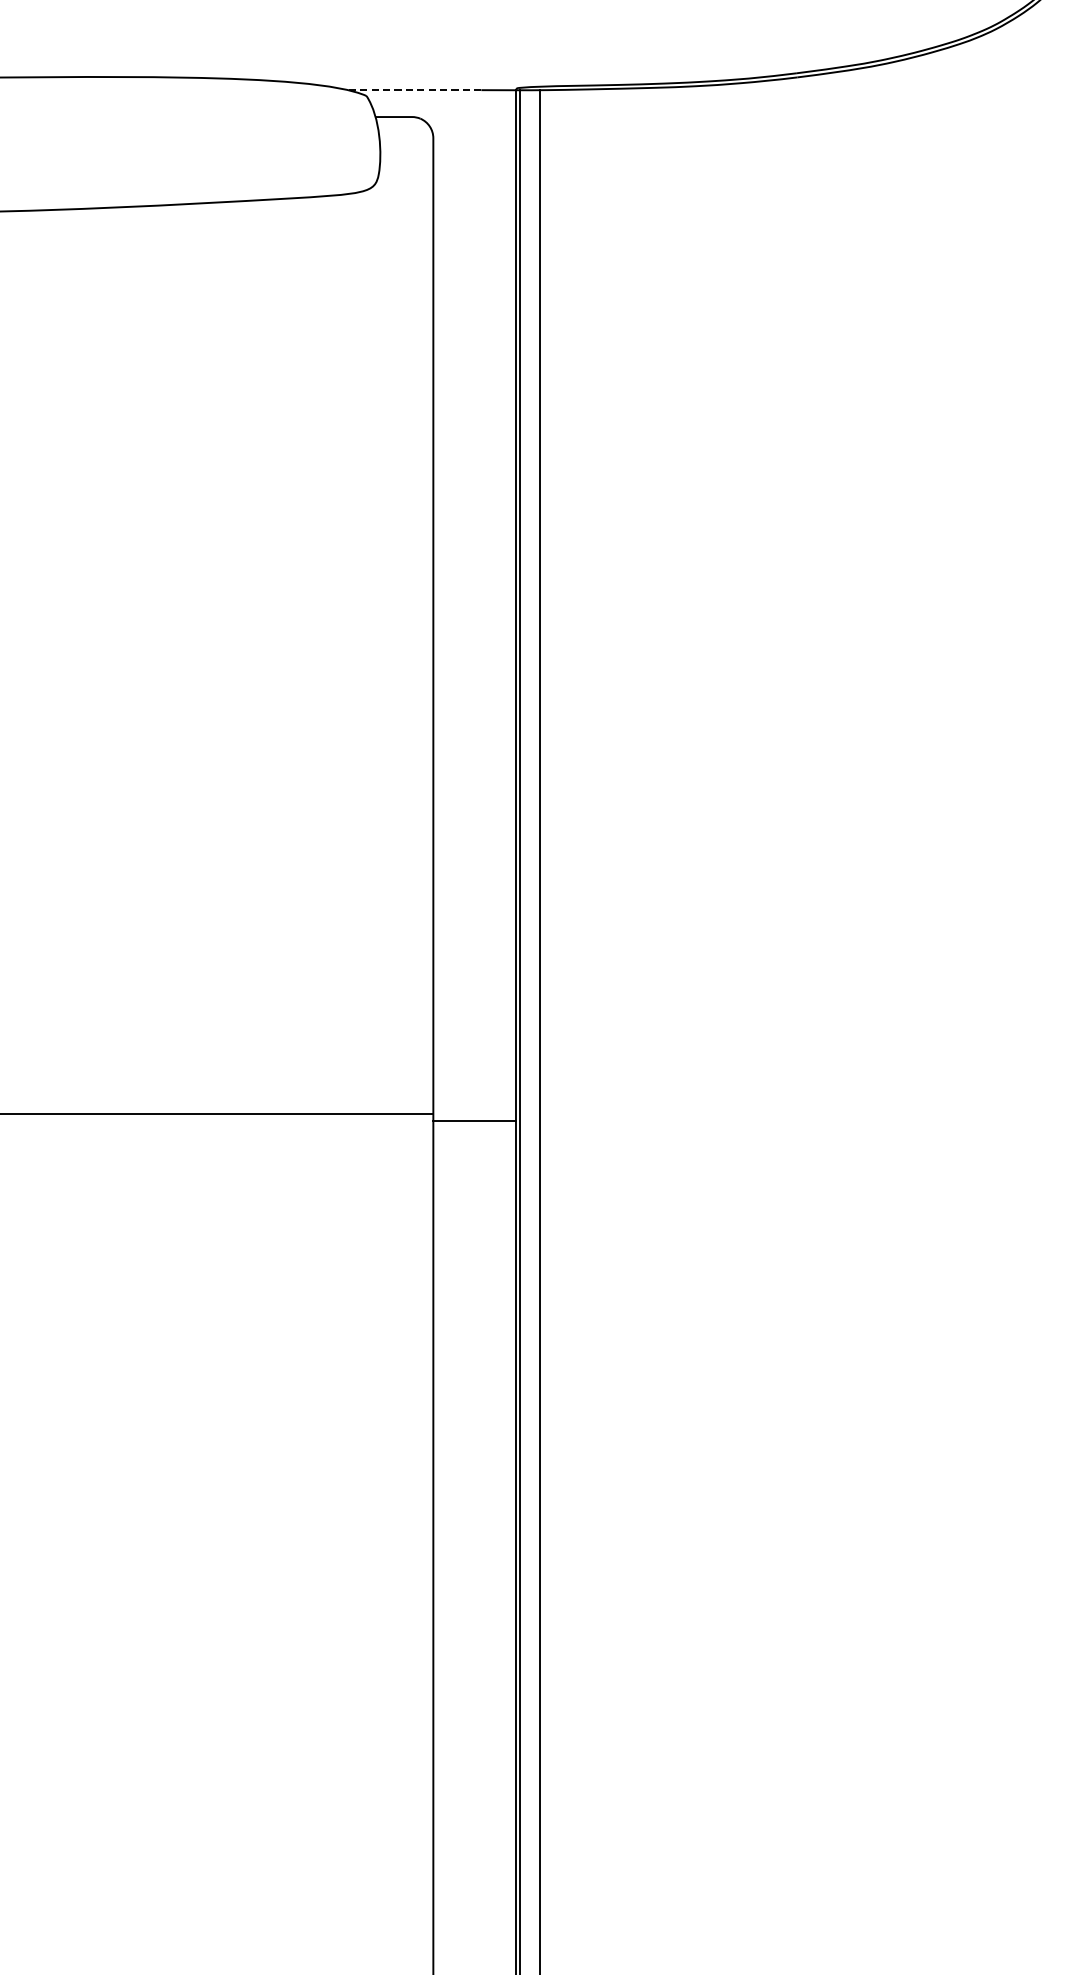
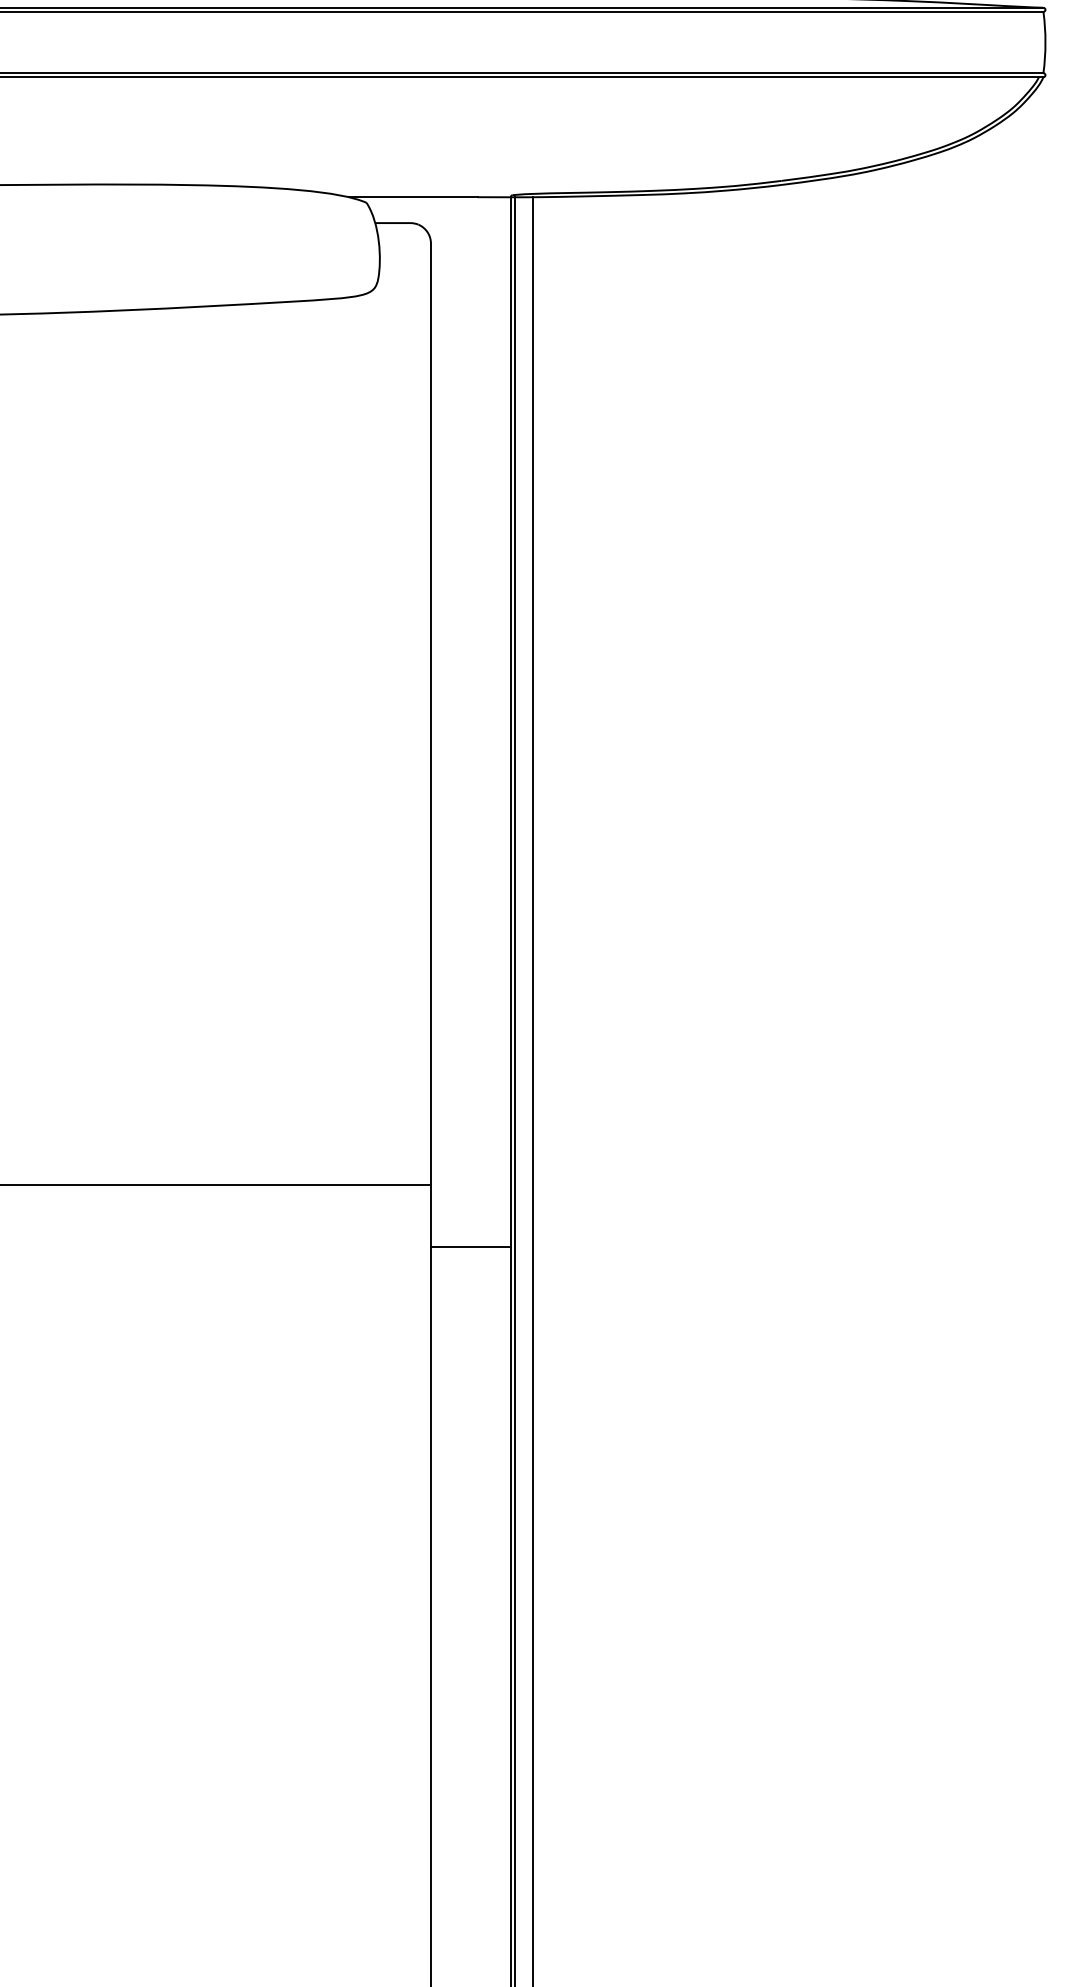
line: (416, 90) -> (414, 197), dashed -> solid
line: (474, 1121) -> (470, 1247), moved

